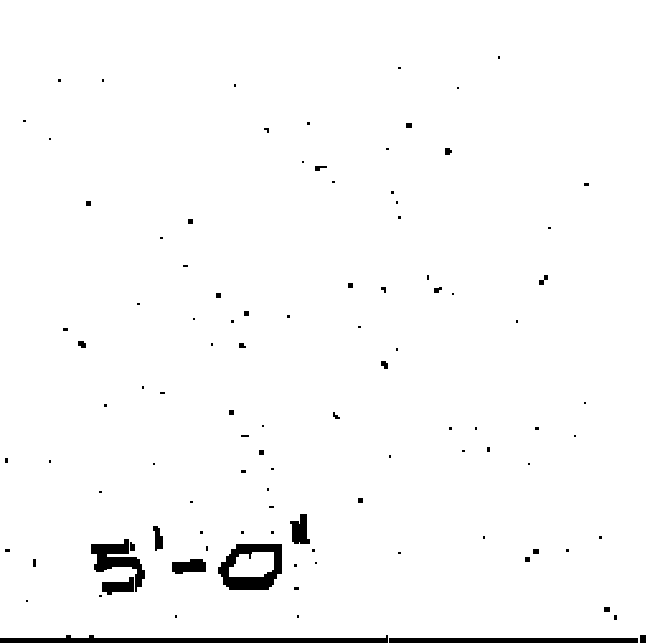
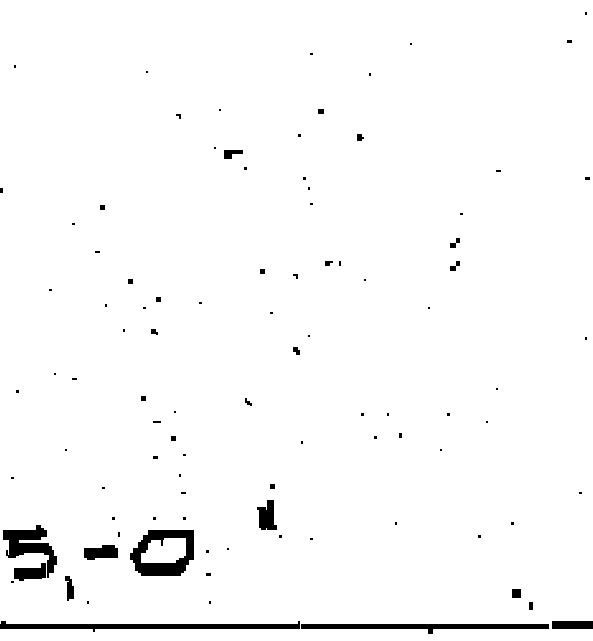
part: (320, 168) -> (232, 154), size x1.6
part: (543, 256) -> (455, 242), added
part: (437, 289) -> (328, 262), moved
part: (302, 532) -> (269, 518), moved
part: (157, 538) -> (69, 588), moved
part: (531, 555) -> (443, 541), removed
part: (610, 613) -> (522, 599), size x1.6

